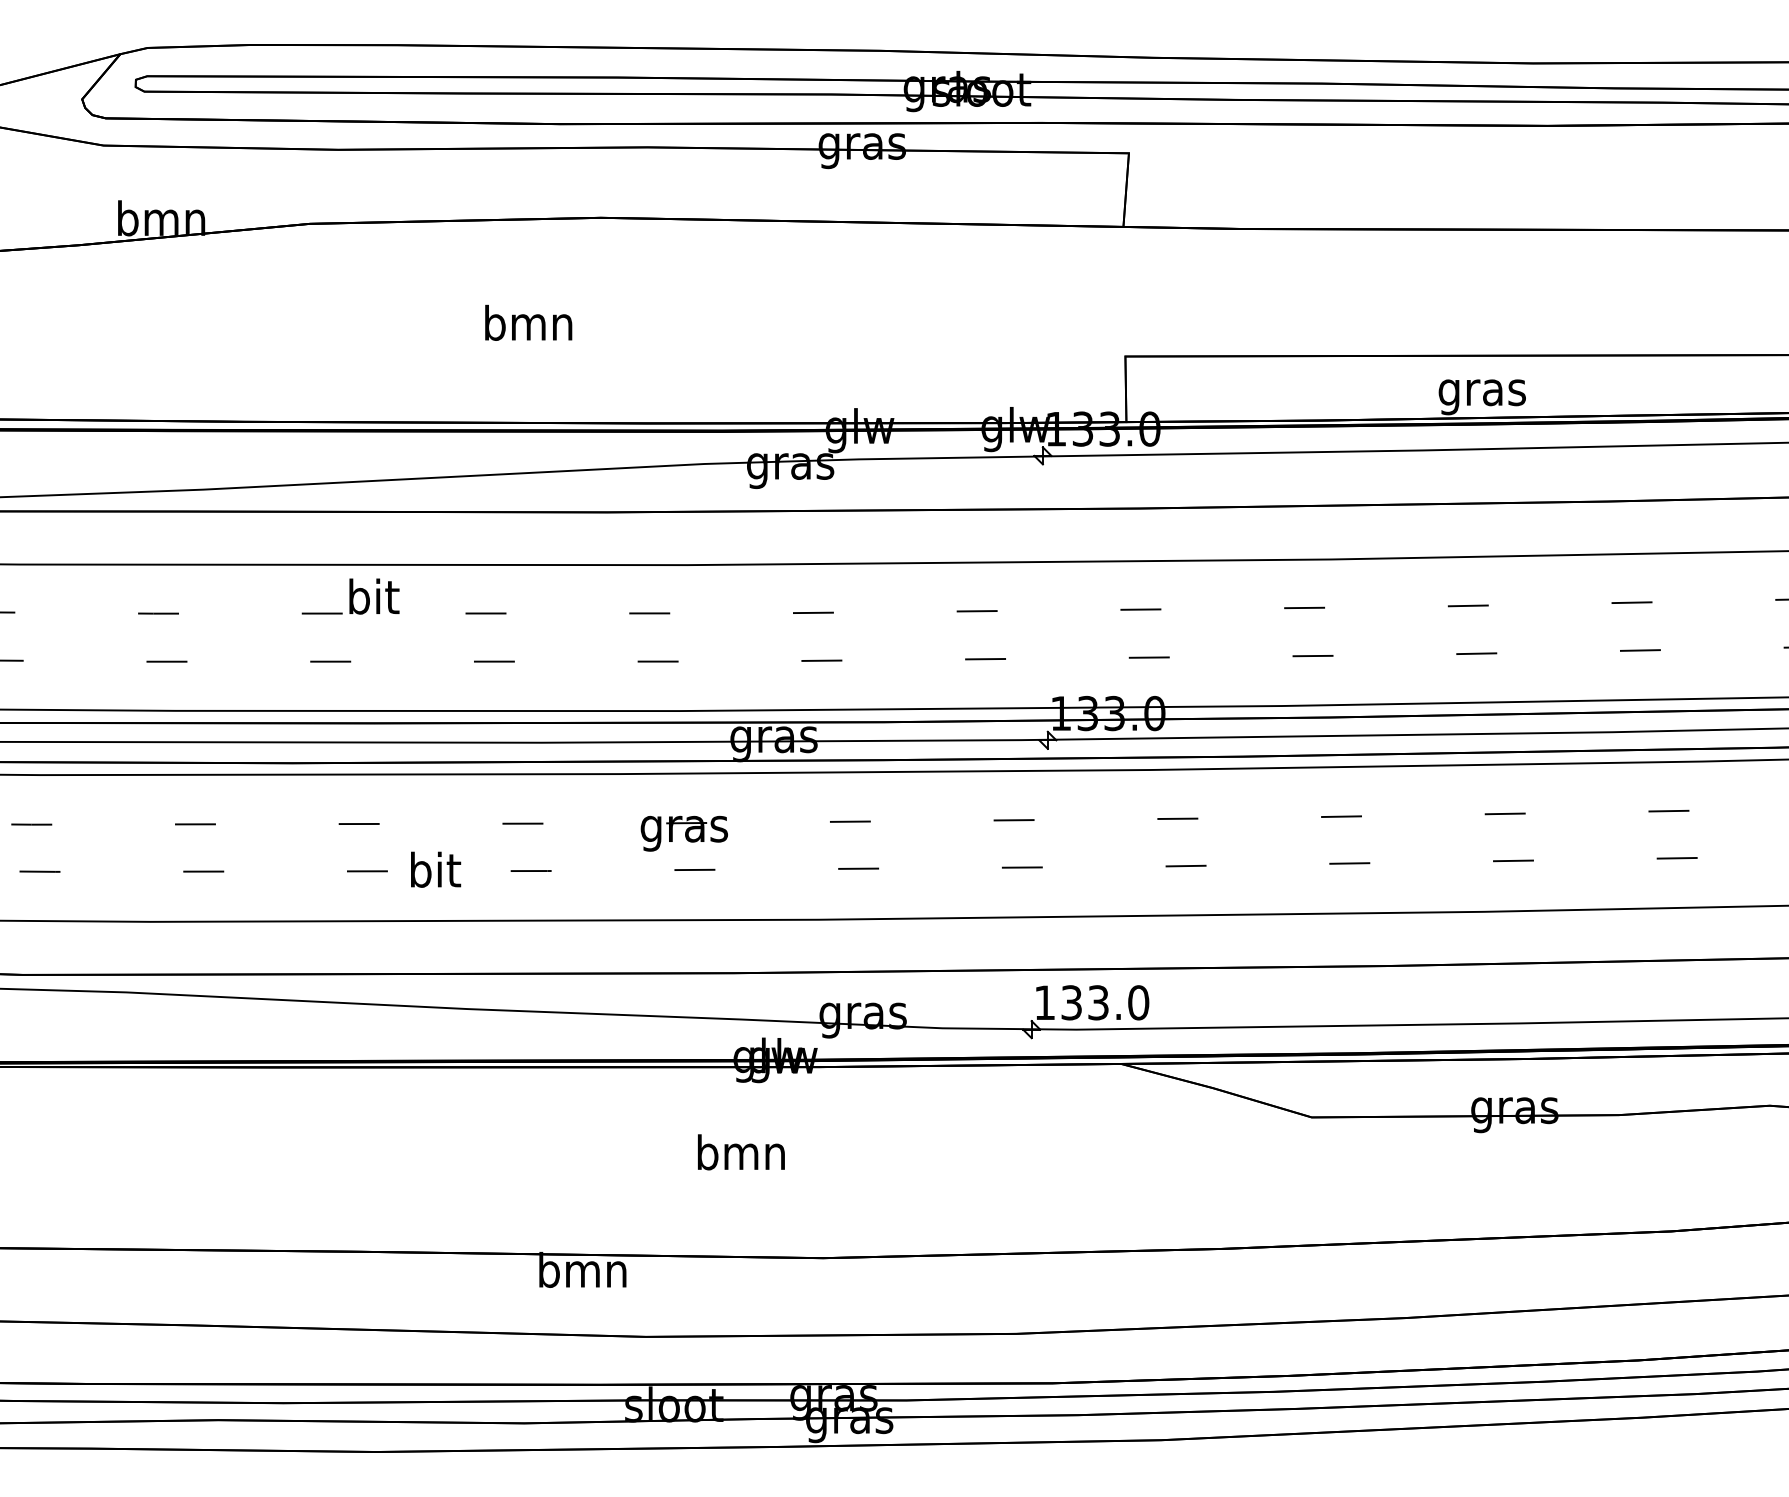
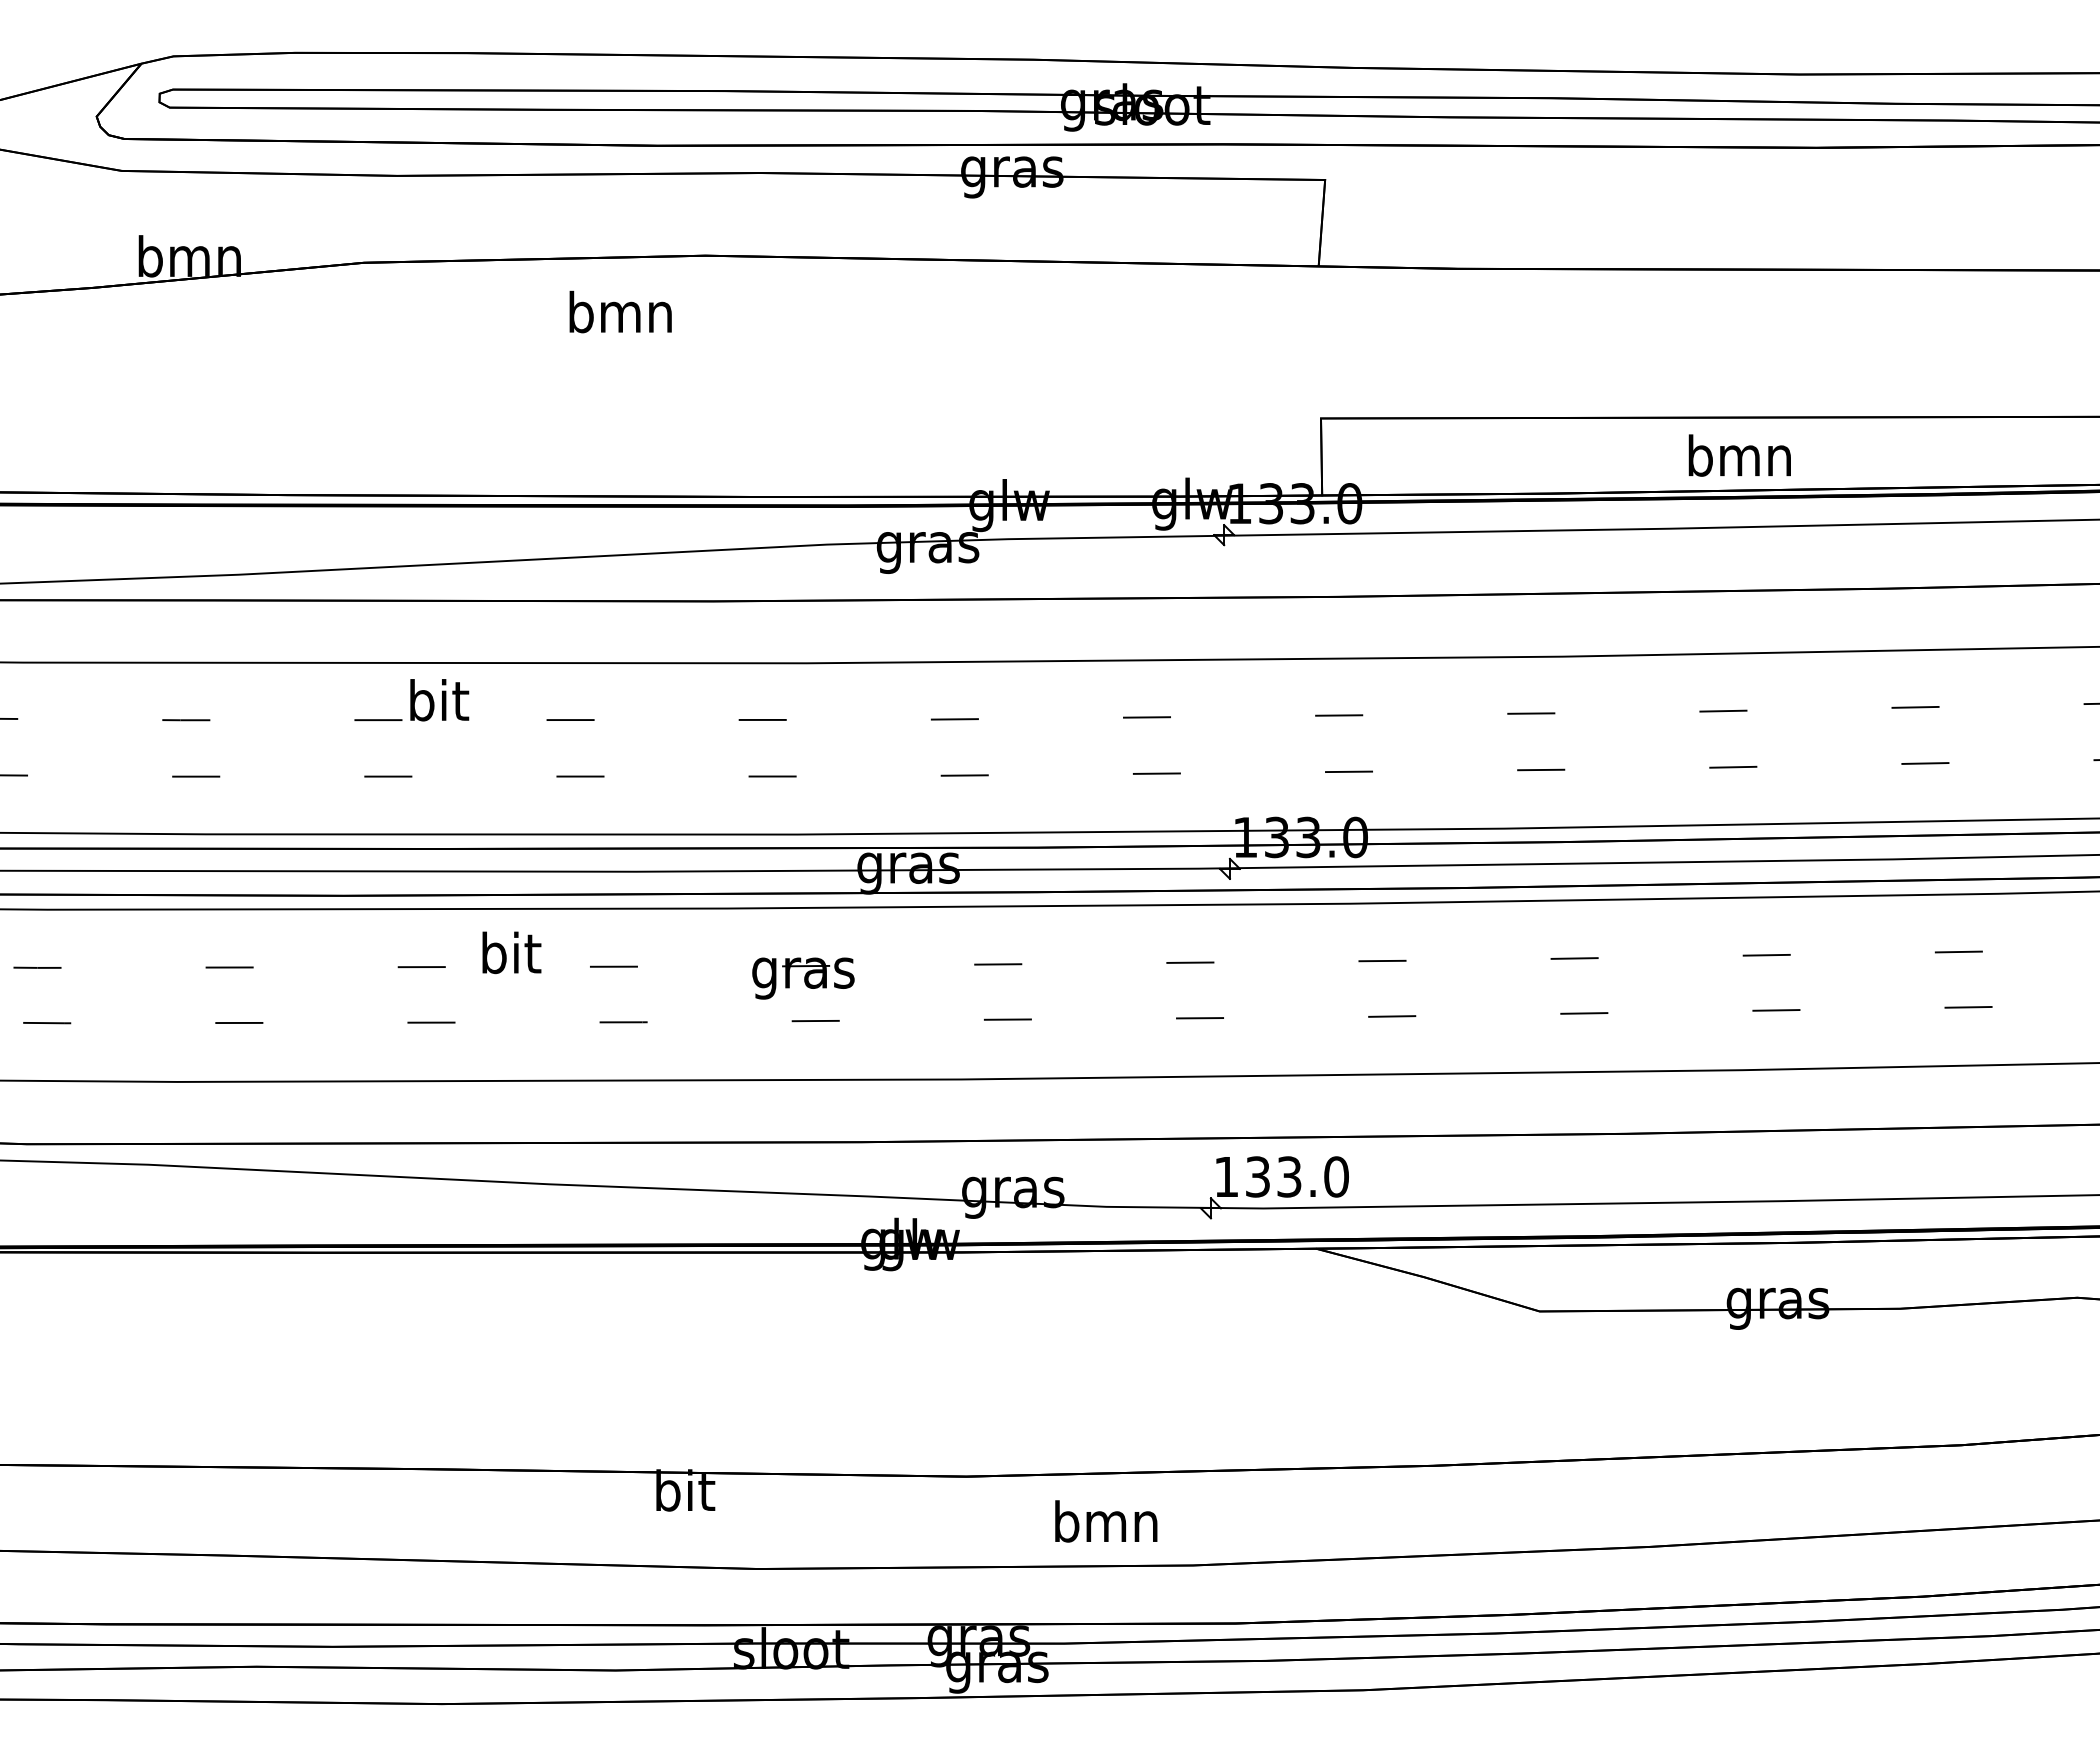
text: (528, 322) -> (620, 311), moved
text: (1482, 392) -> (1739, 460), gras -> bmn
text: (435, 869) -> (511, 952), moved
text: (741, 1152) -> (1106, 1521), moved
text: (583, 1269) -> (684, 1490), bmn -> bit

